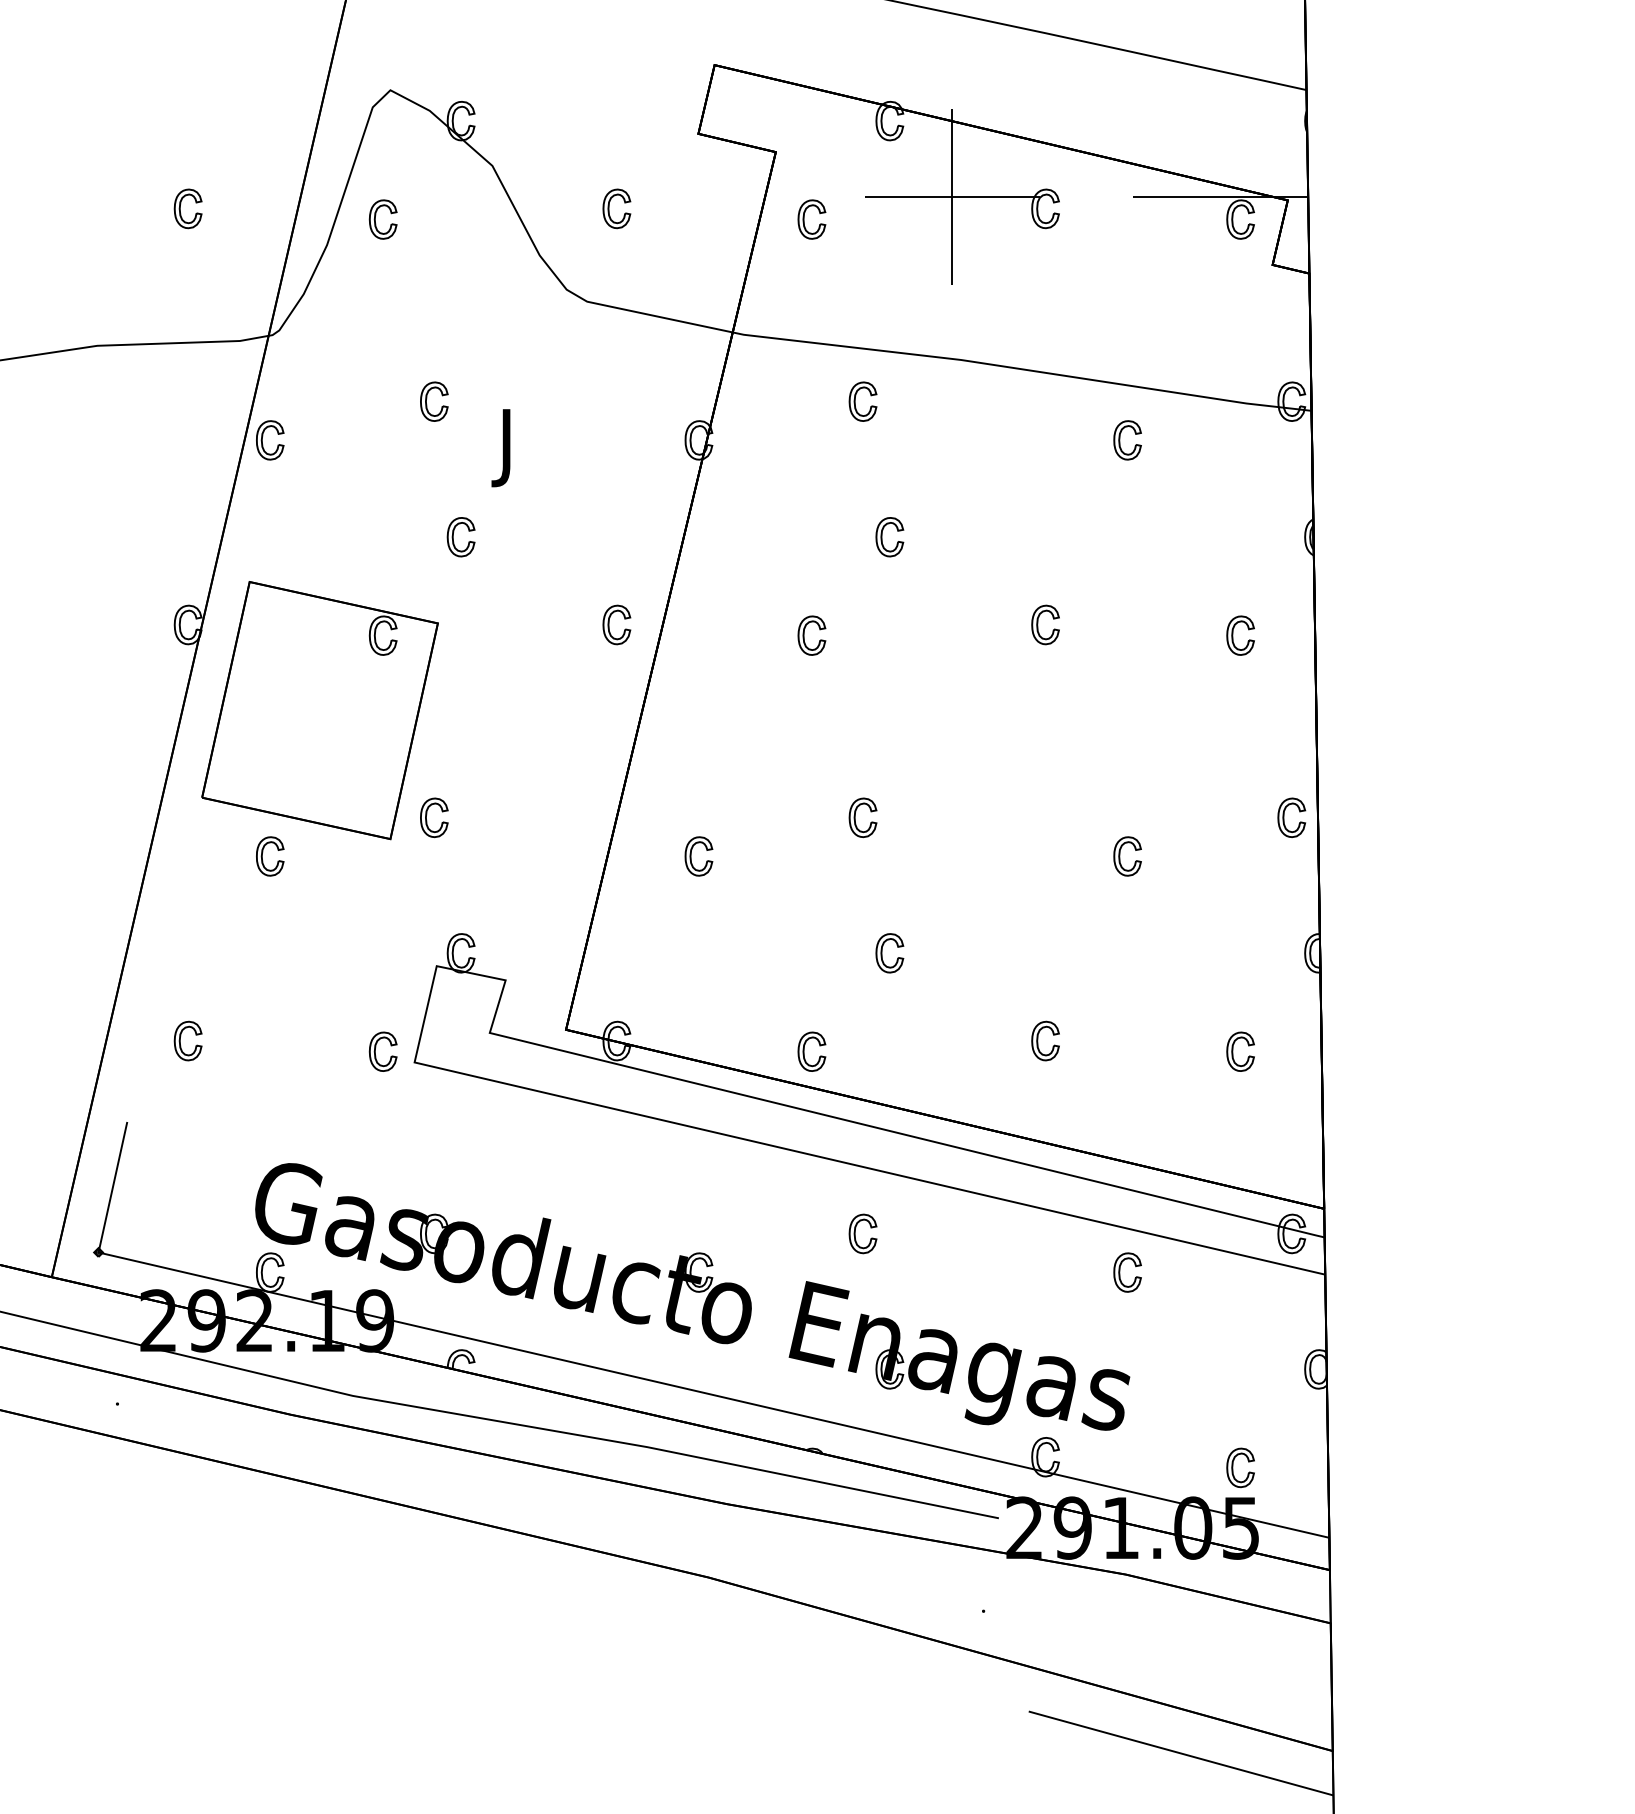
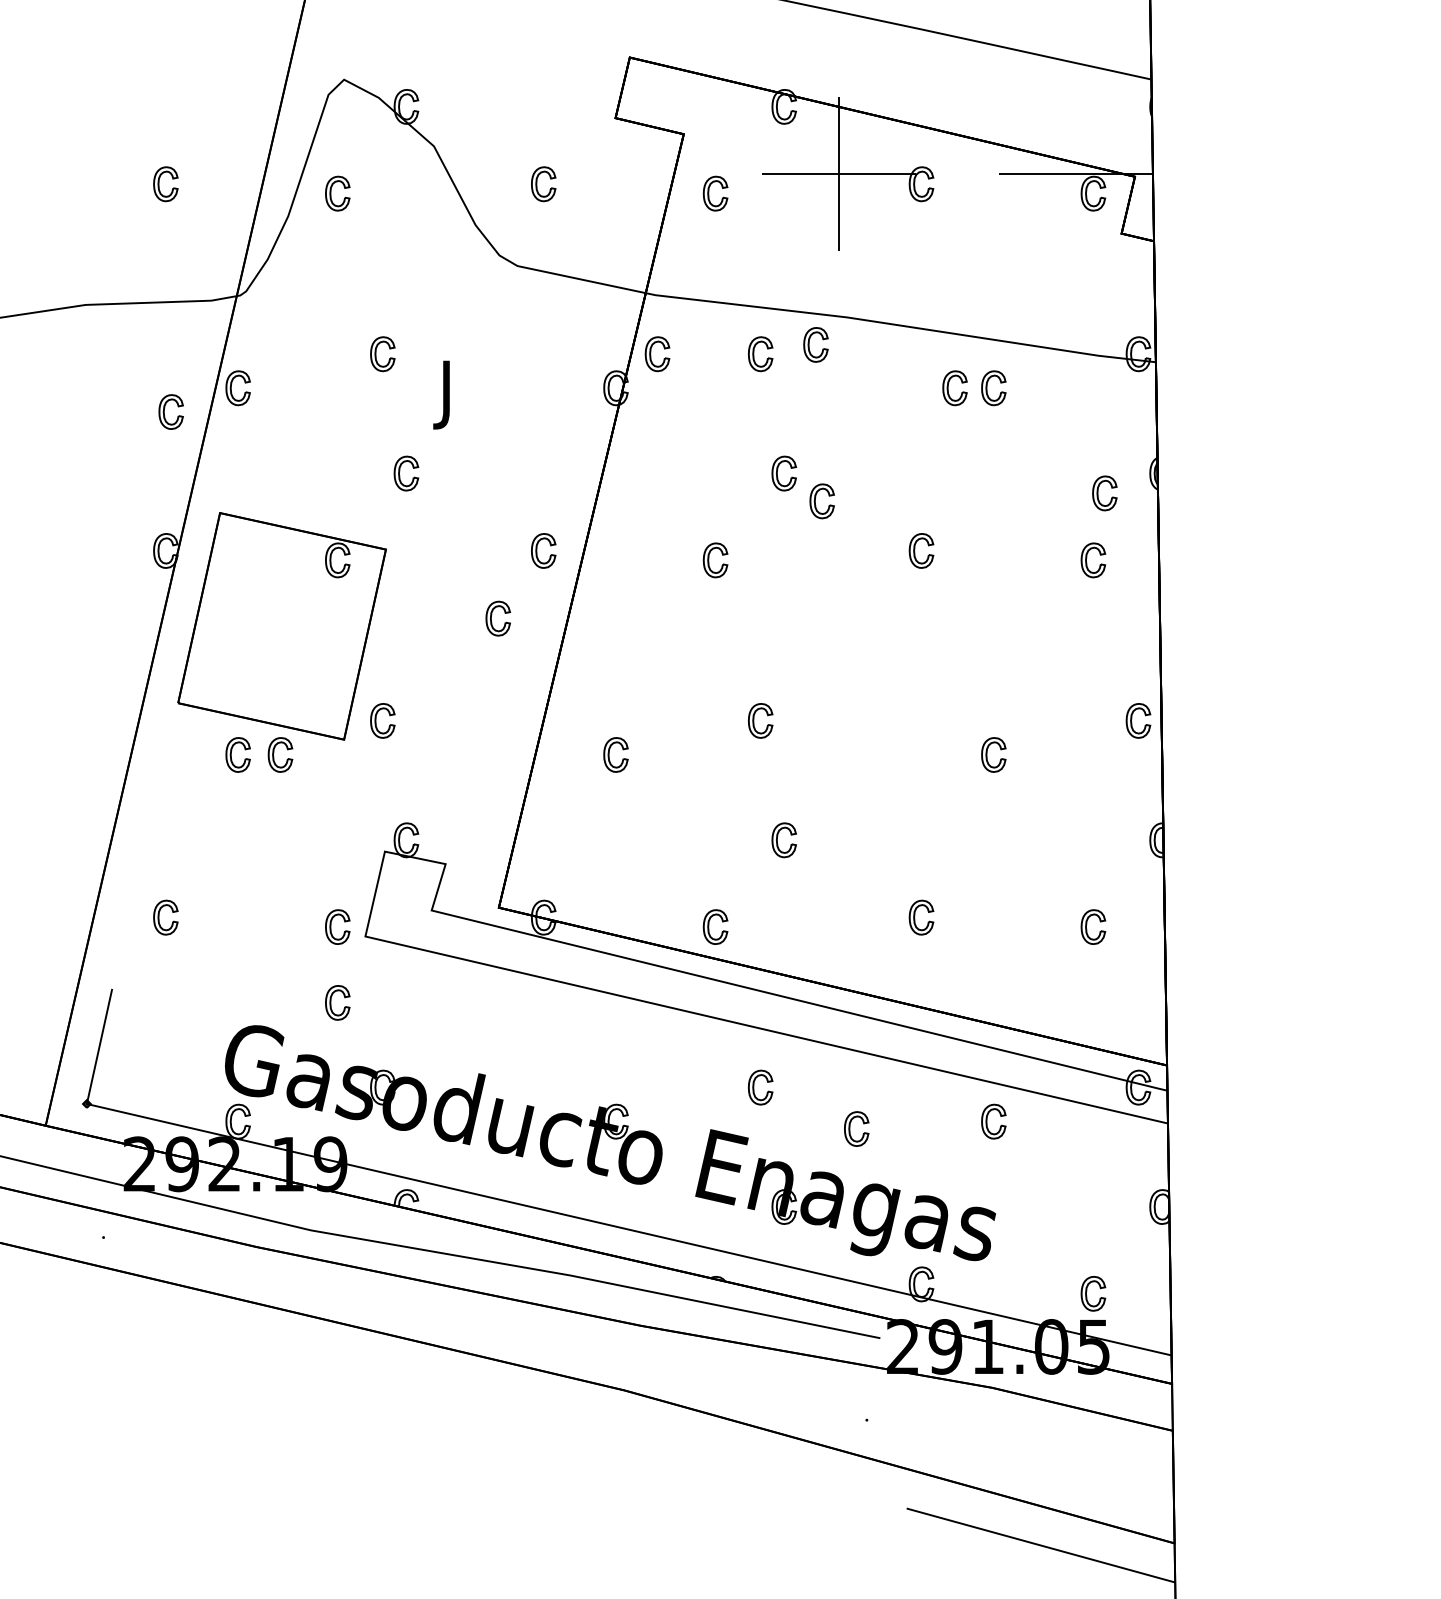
part: (918, 391) -> (809, 345), added
part: (738, 401) -> (650, 354), added
part: (1076, 440) -> (948, 388), added
part: (186, 467) -> (164, 412), added
part: (1246, 559) -> (1098, 493), added
part: (925, 568) -> (815, 501), added
part: (558, 698) -> (492, 615), added
part: (310, 856) -> (273, 754), added
part: (375, 1137) -> (330, 1002), added
part: (964, 1280) -> (850, 1128), added

